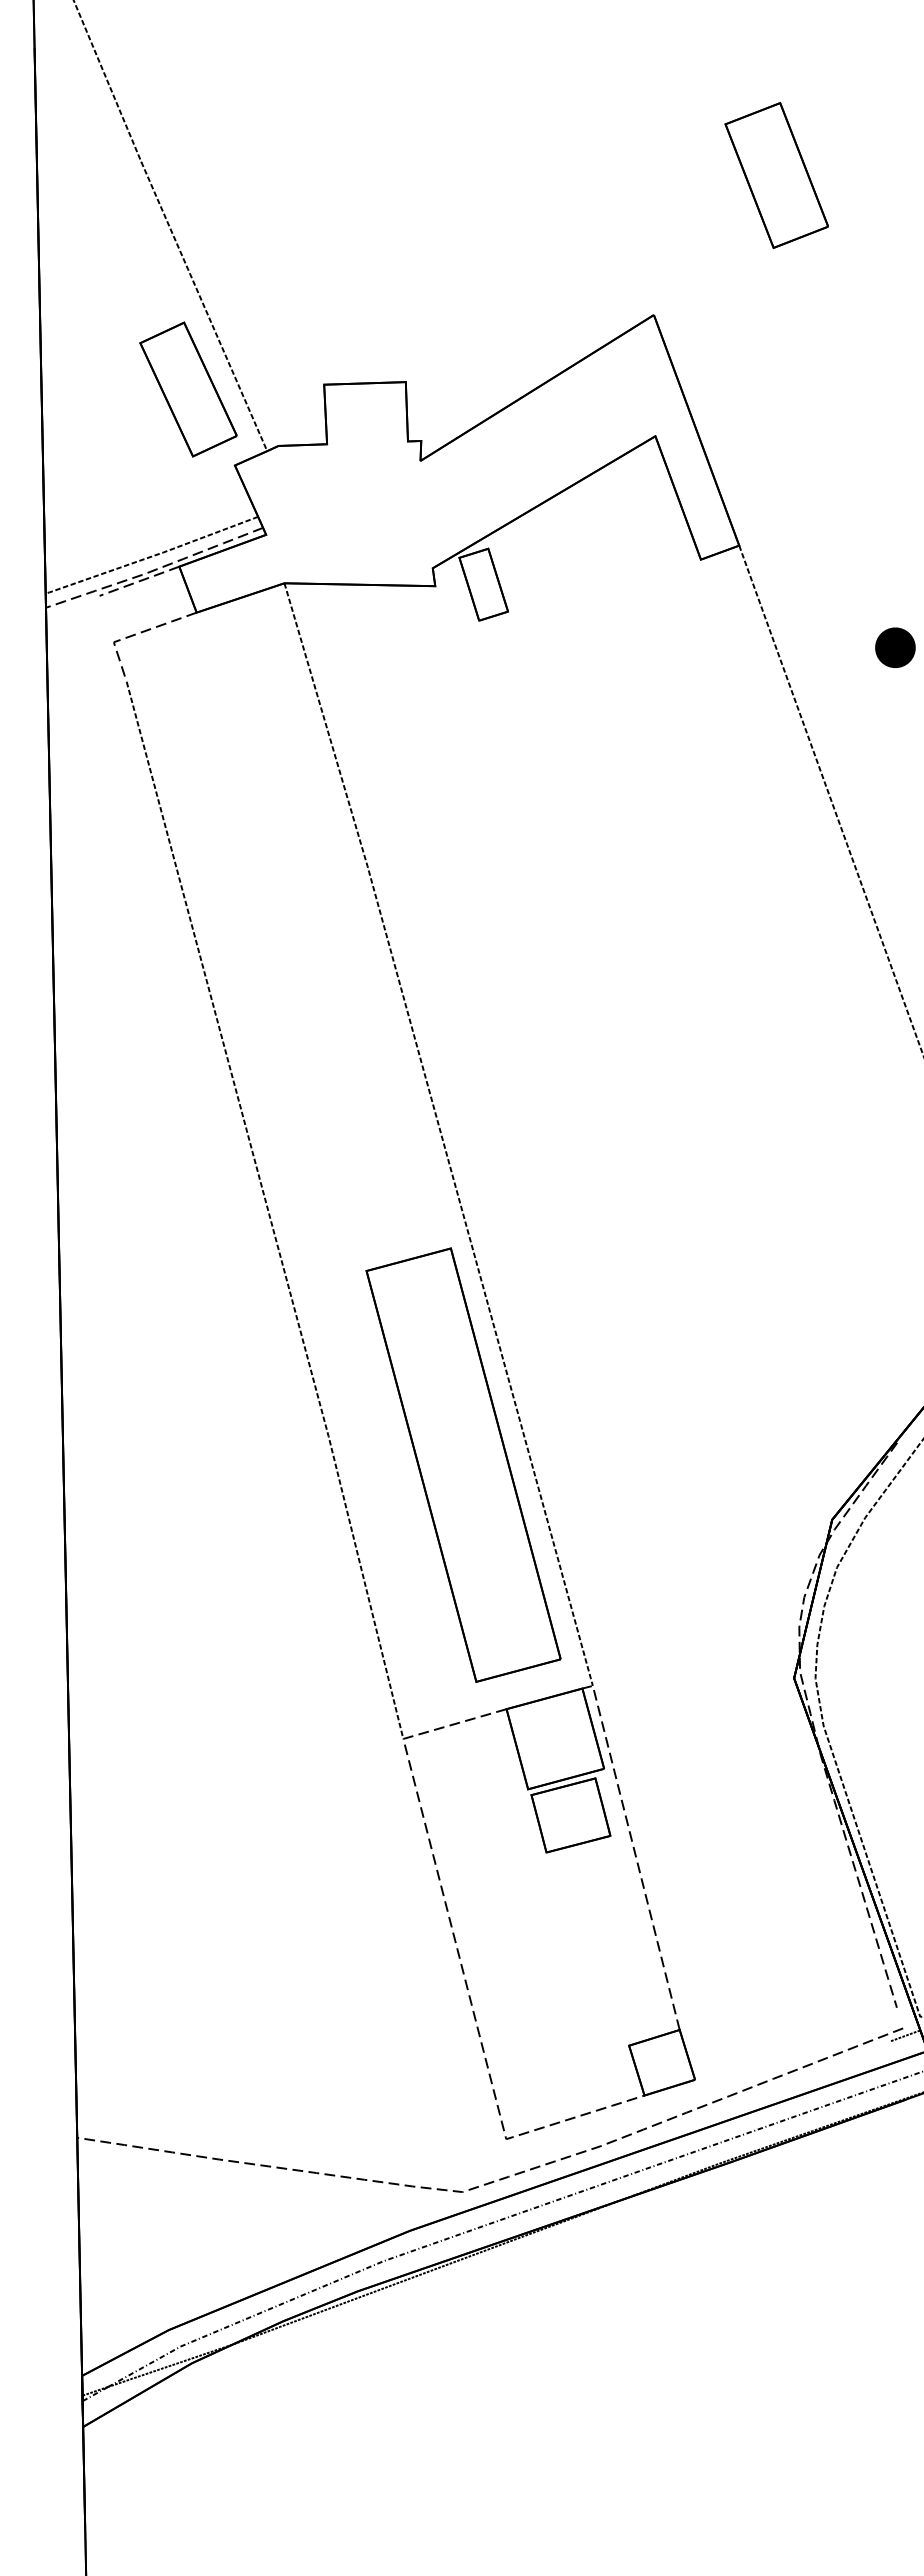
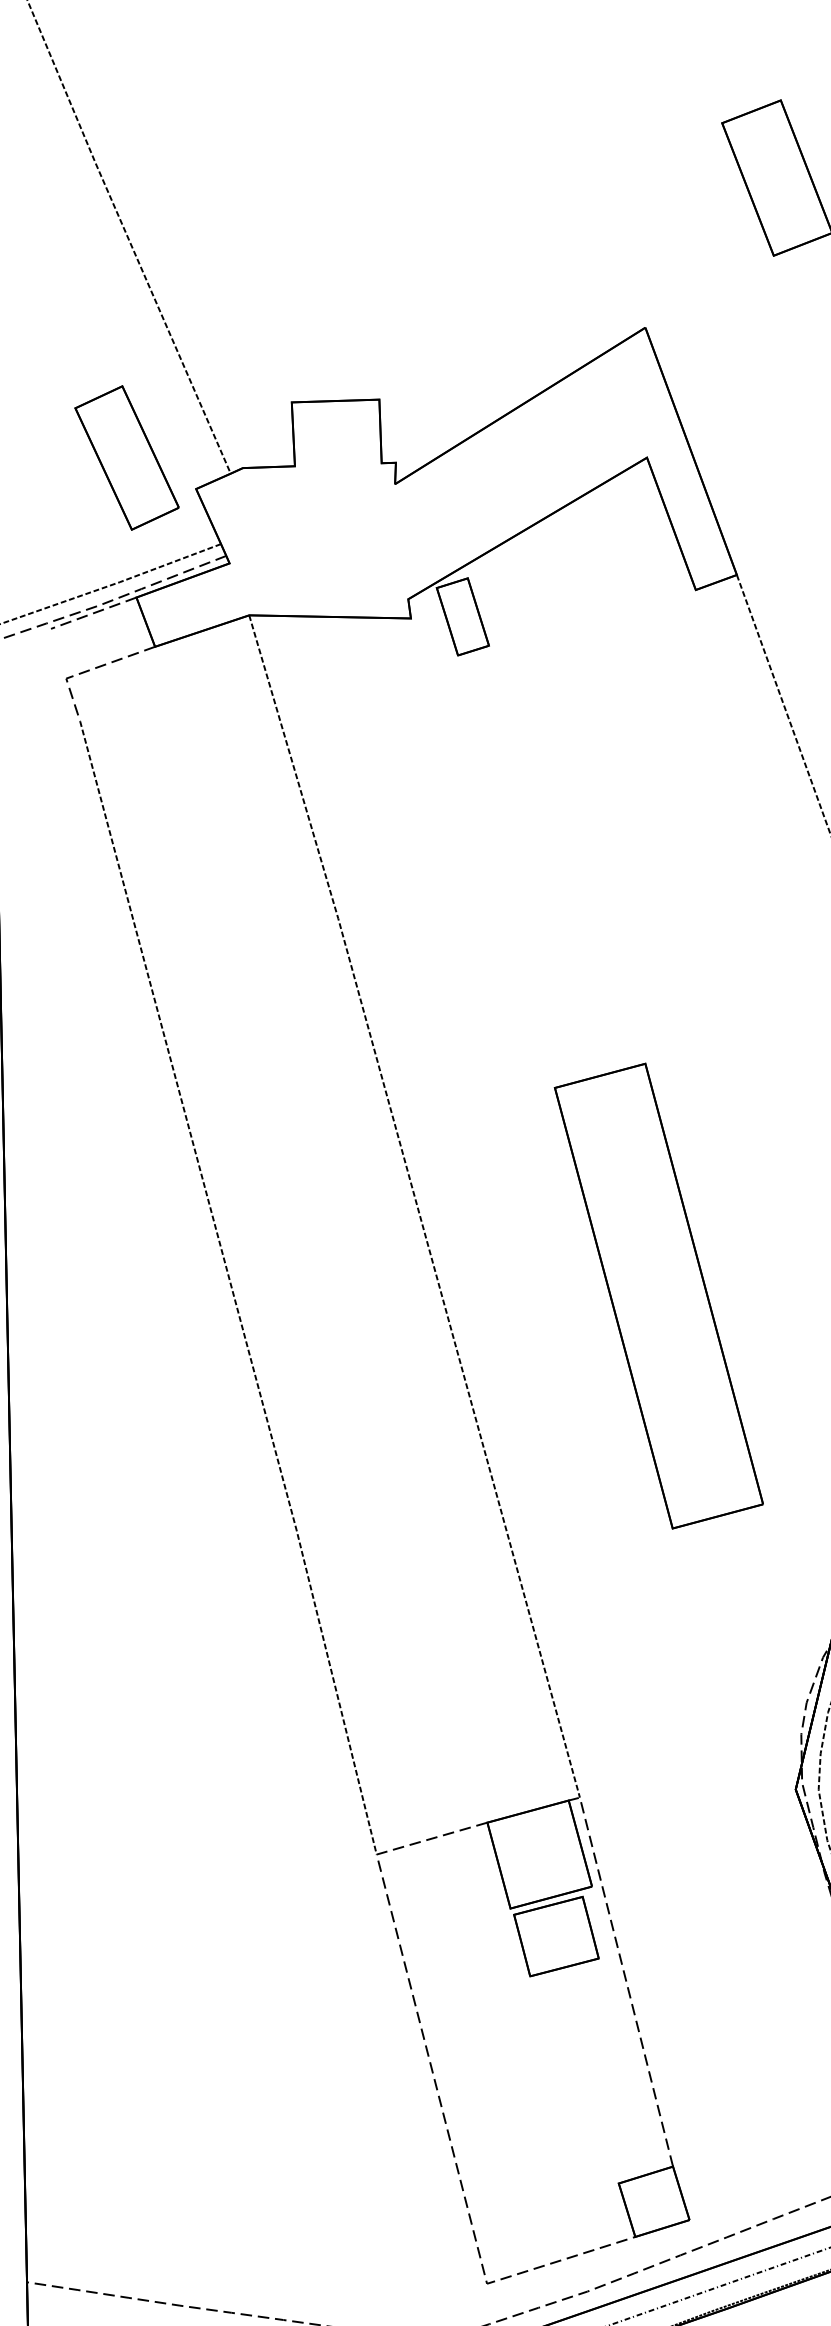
part: (188, 389) -> (127, 457), moved
part: (463, 1464) -> (658, 1295), moved

